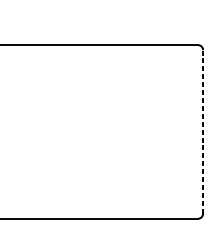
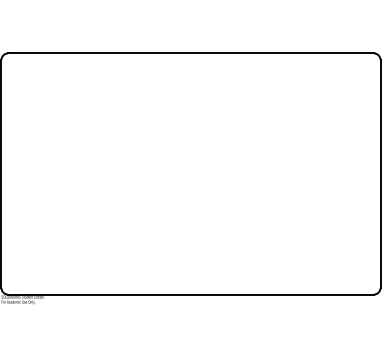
line: (203, 132) -> (380, 174), dashed -> solid

